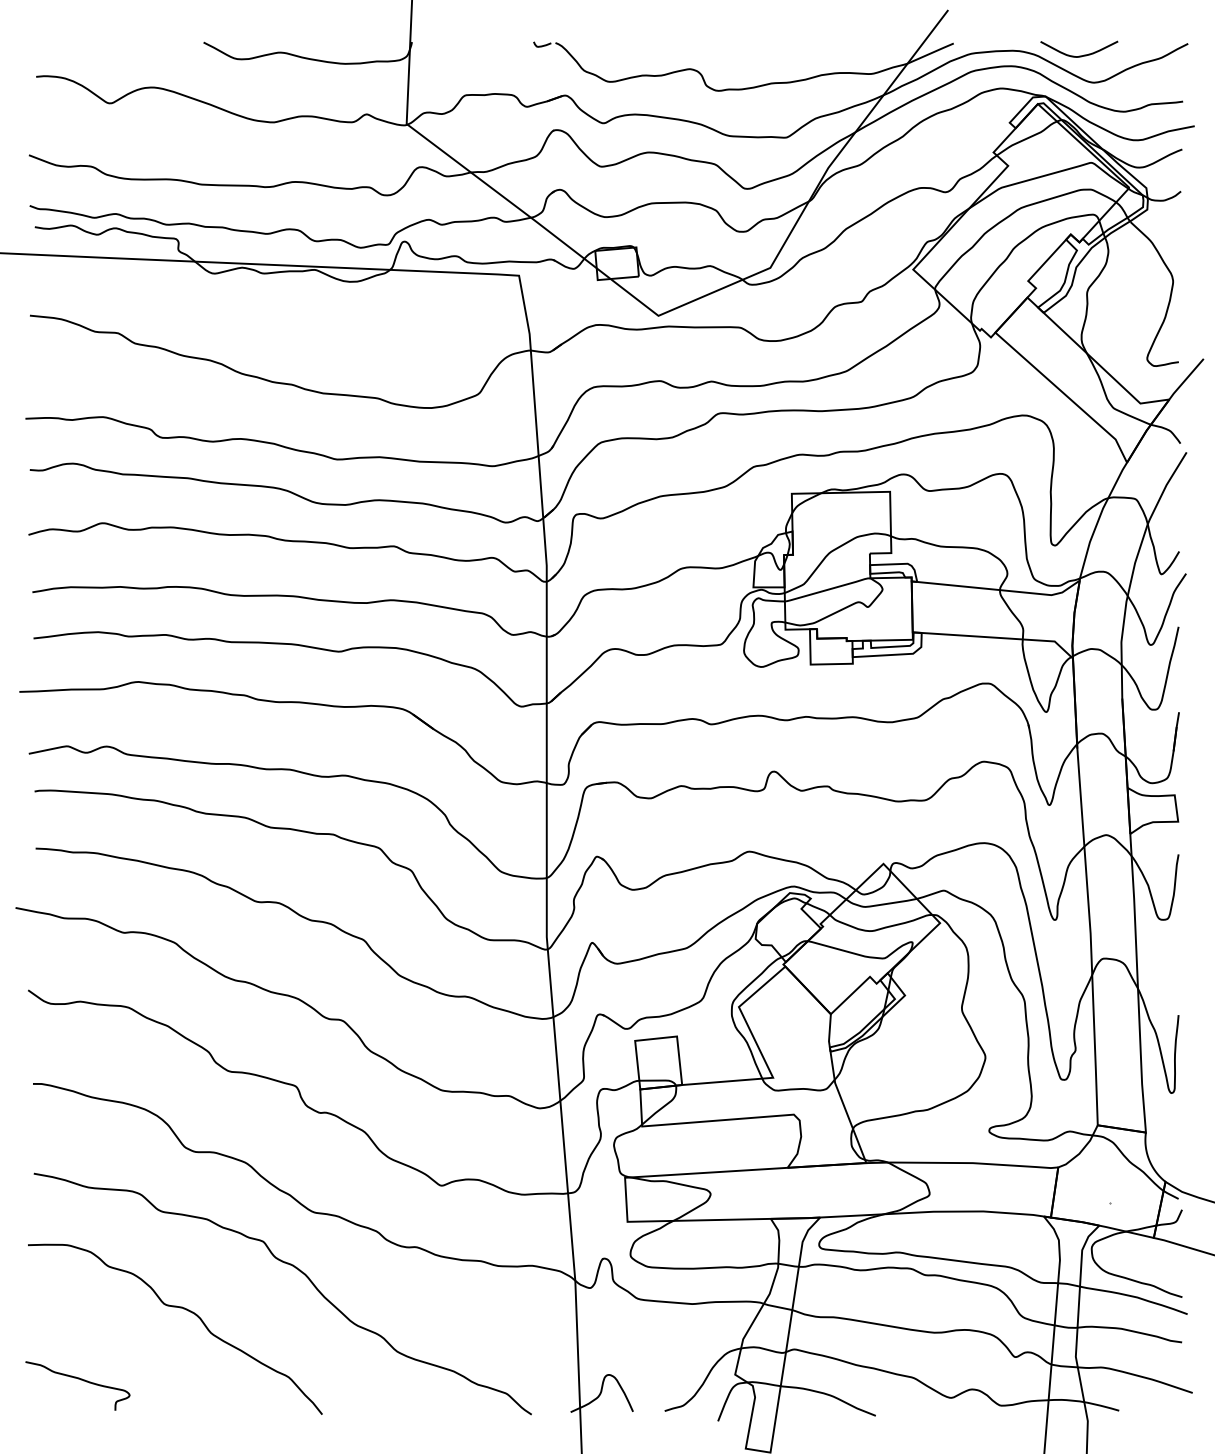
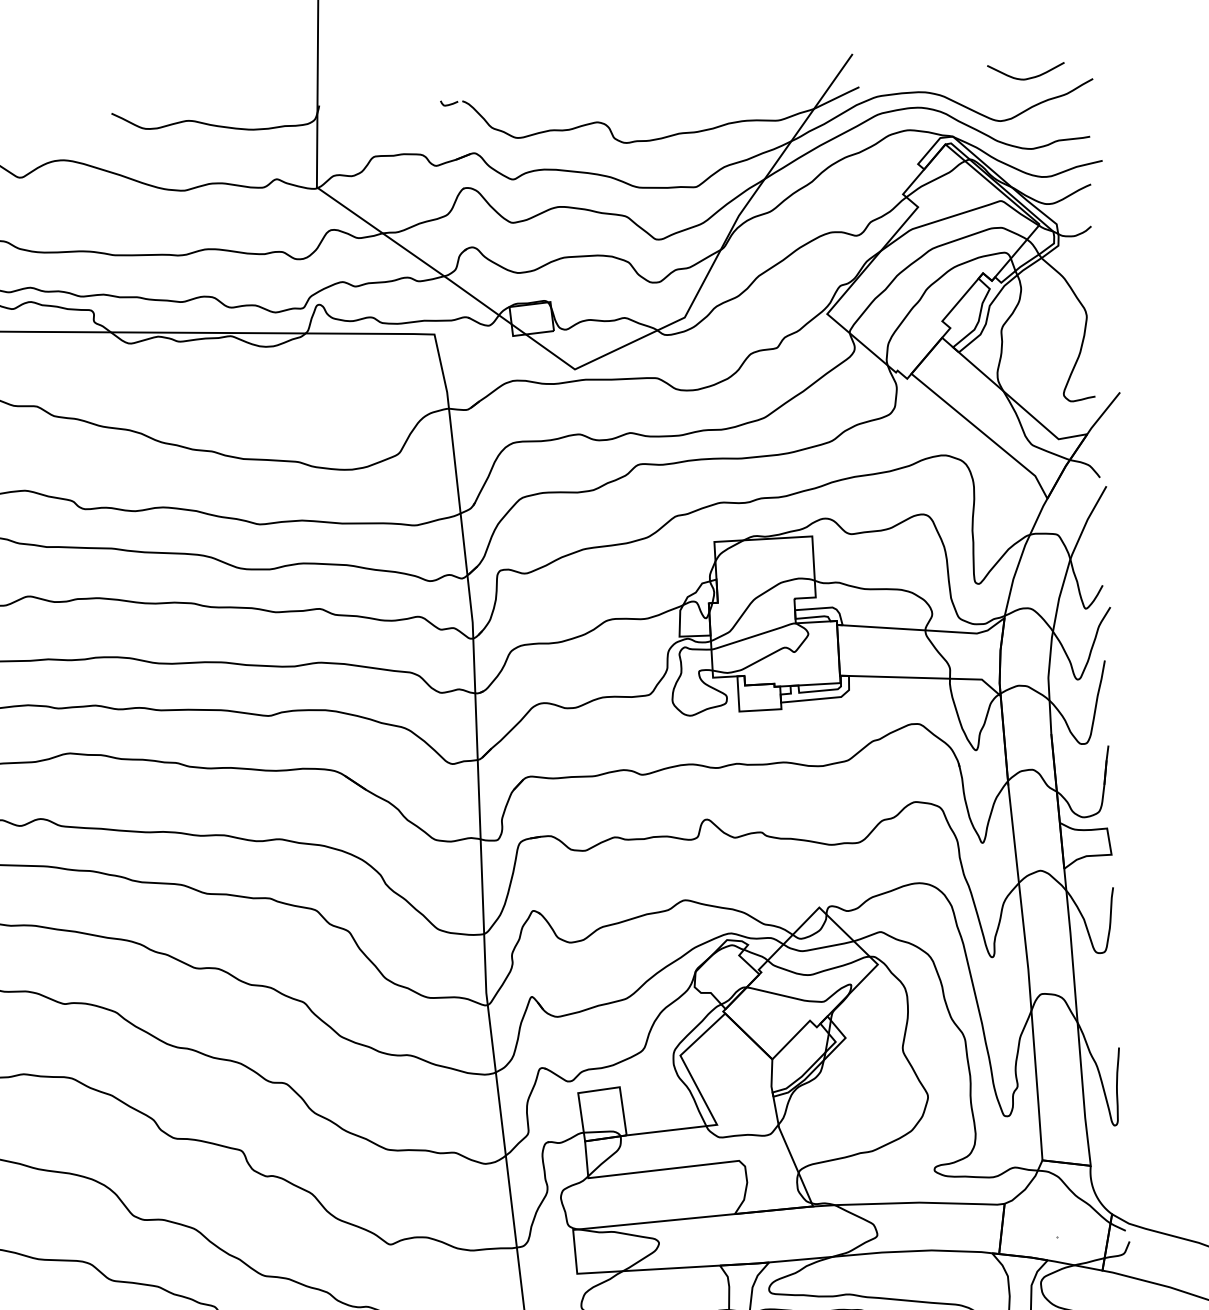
curve: (1079, 55) -> (1026, 78), moved

